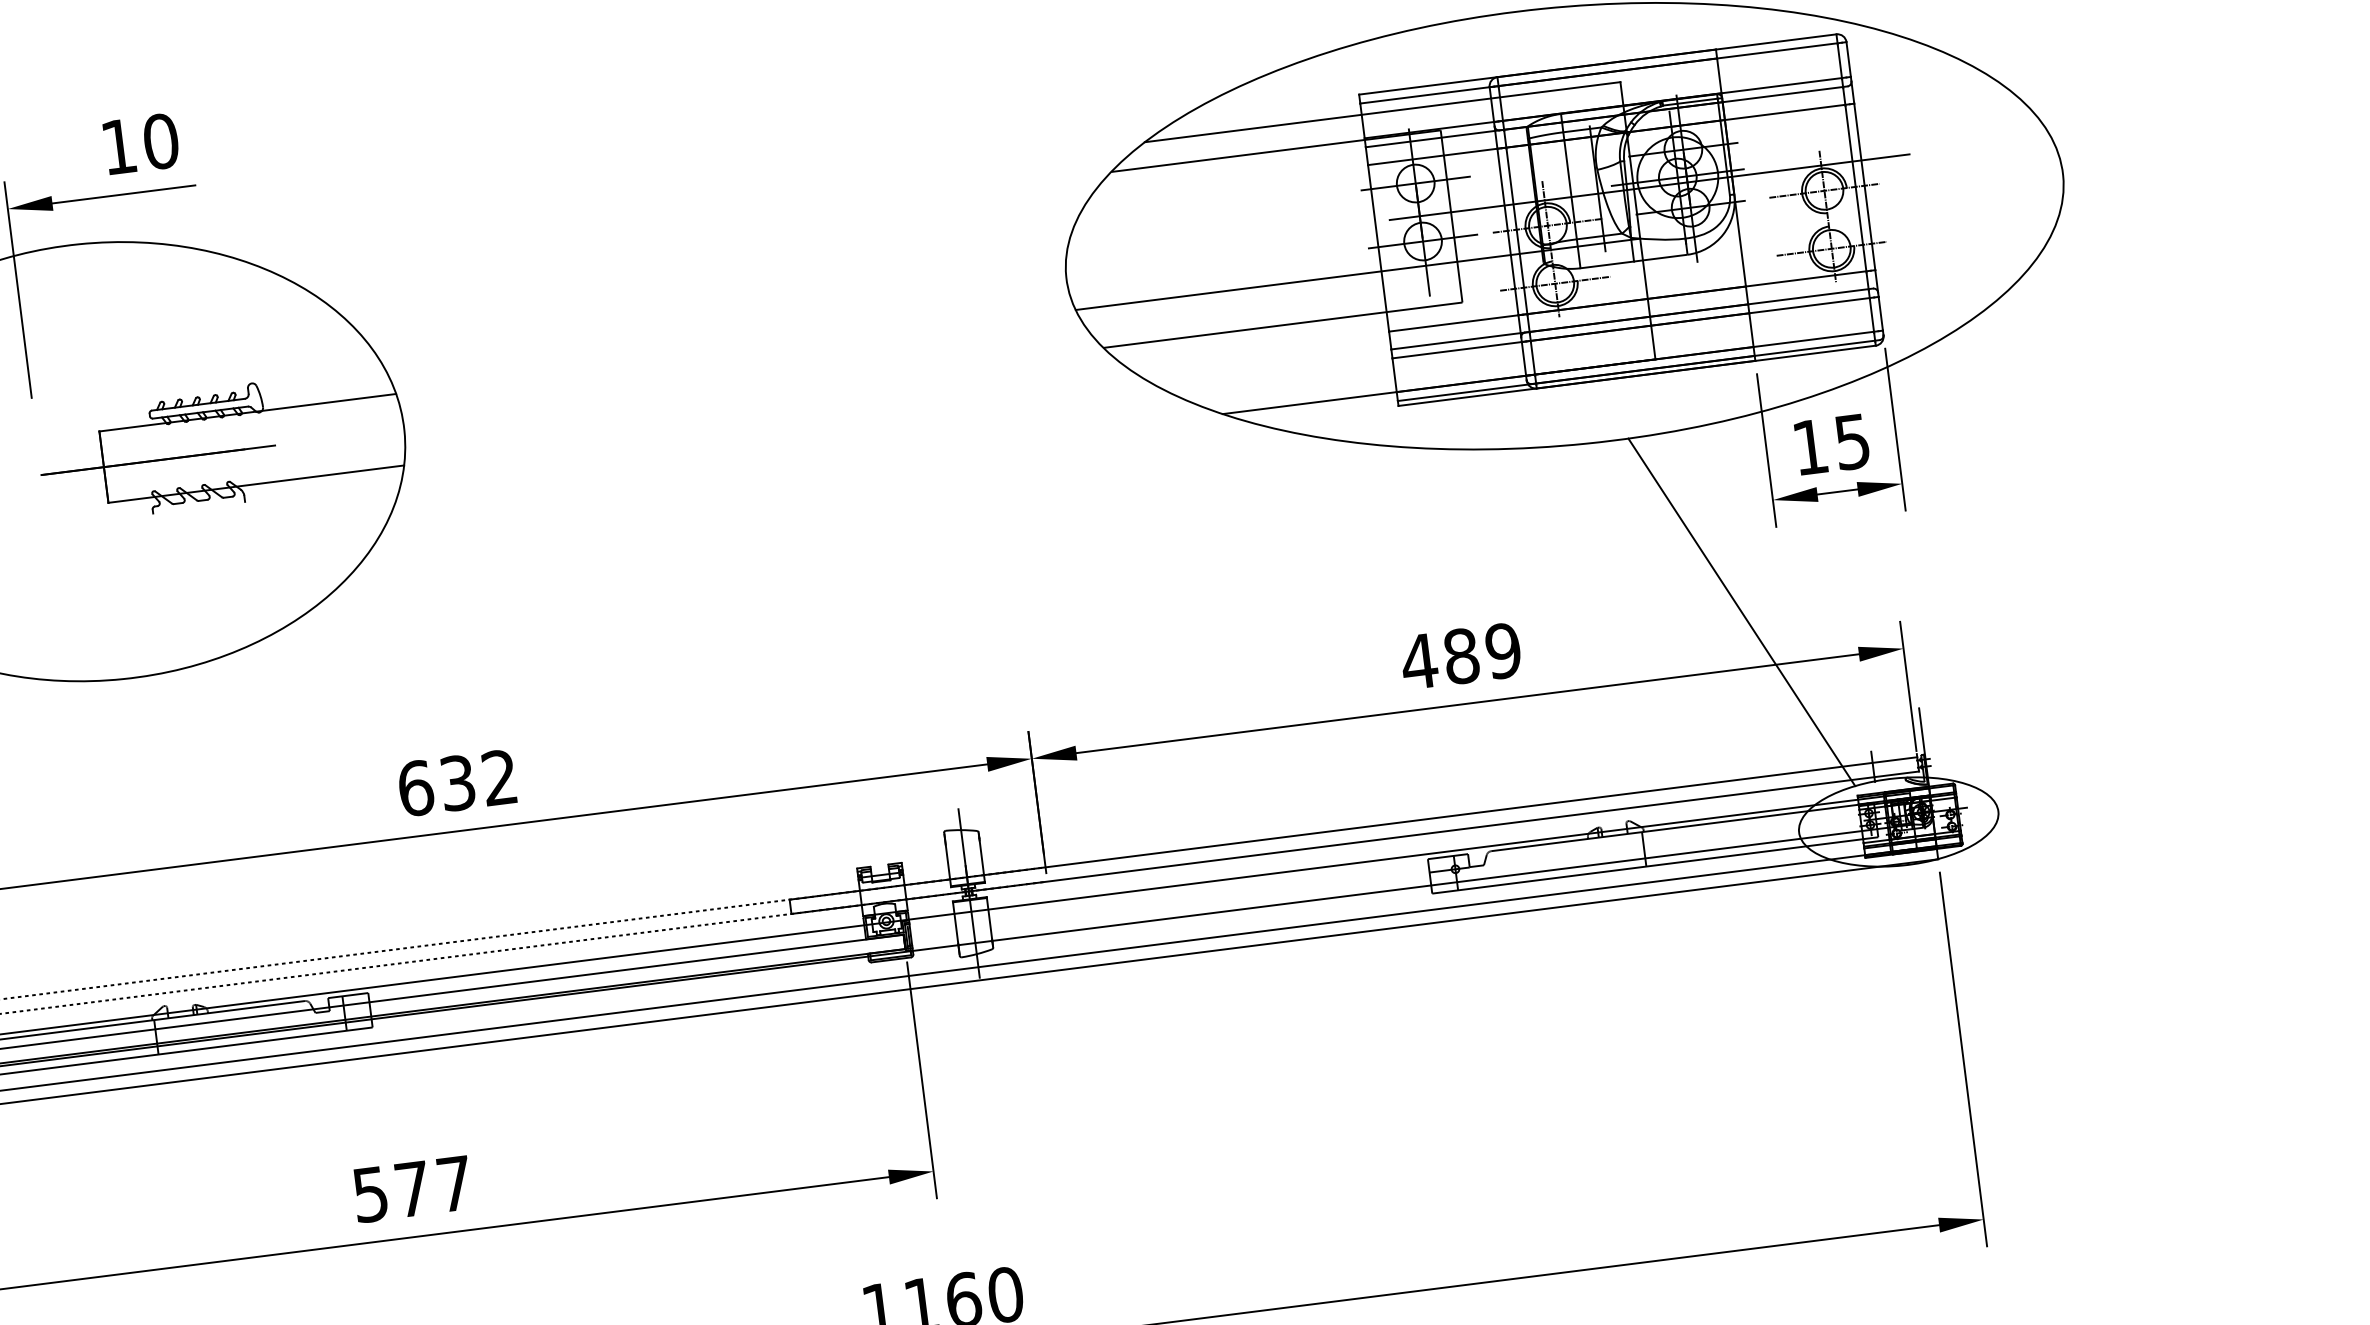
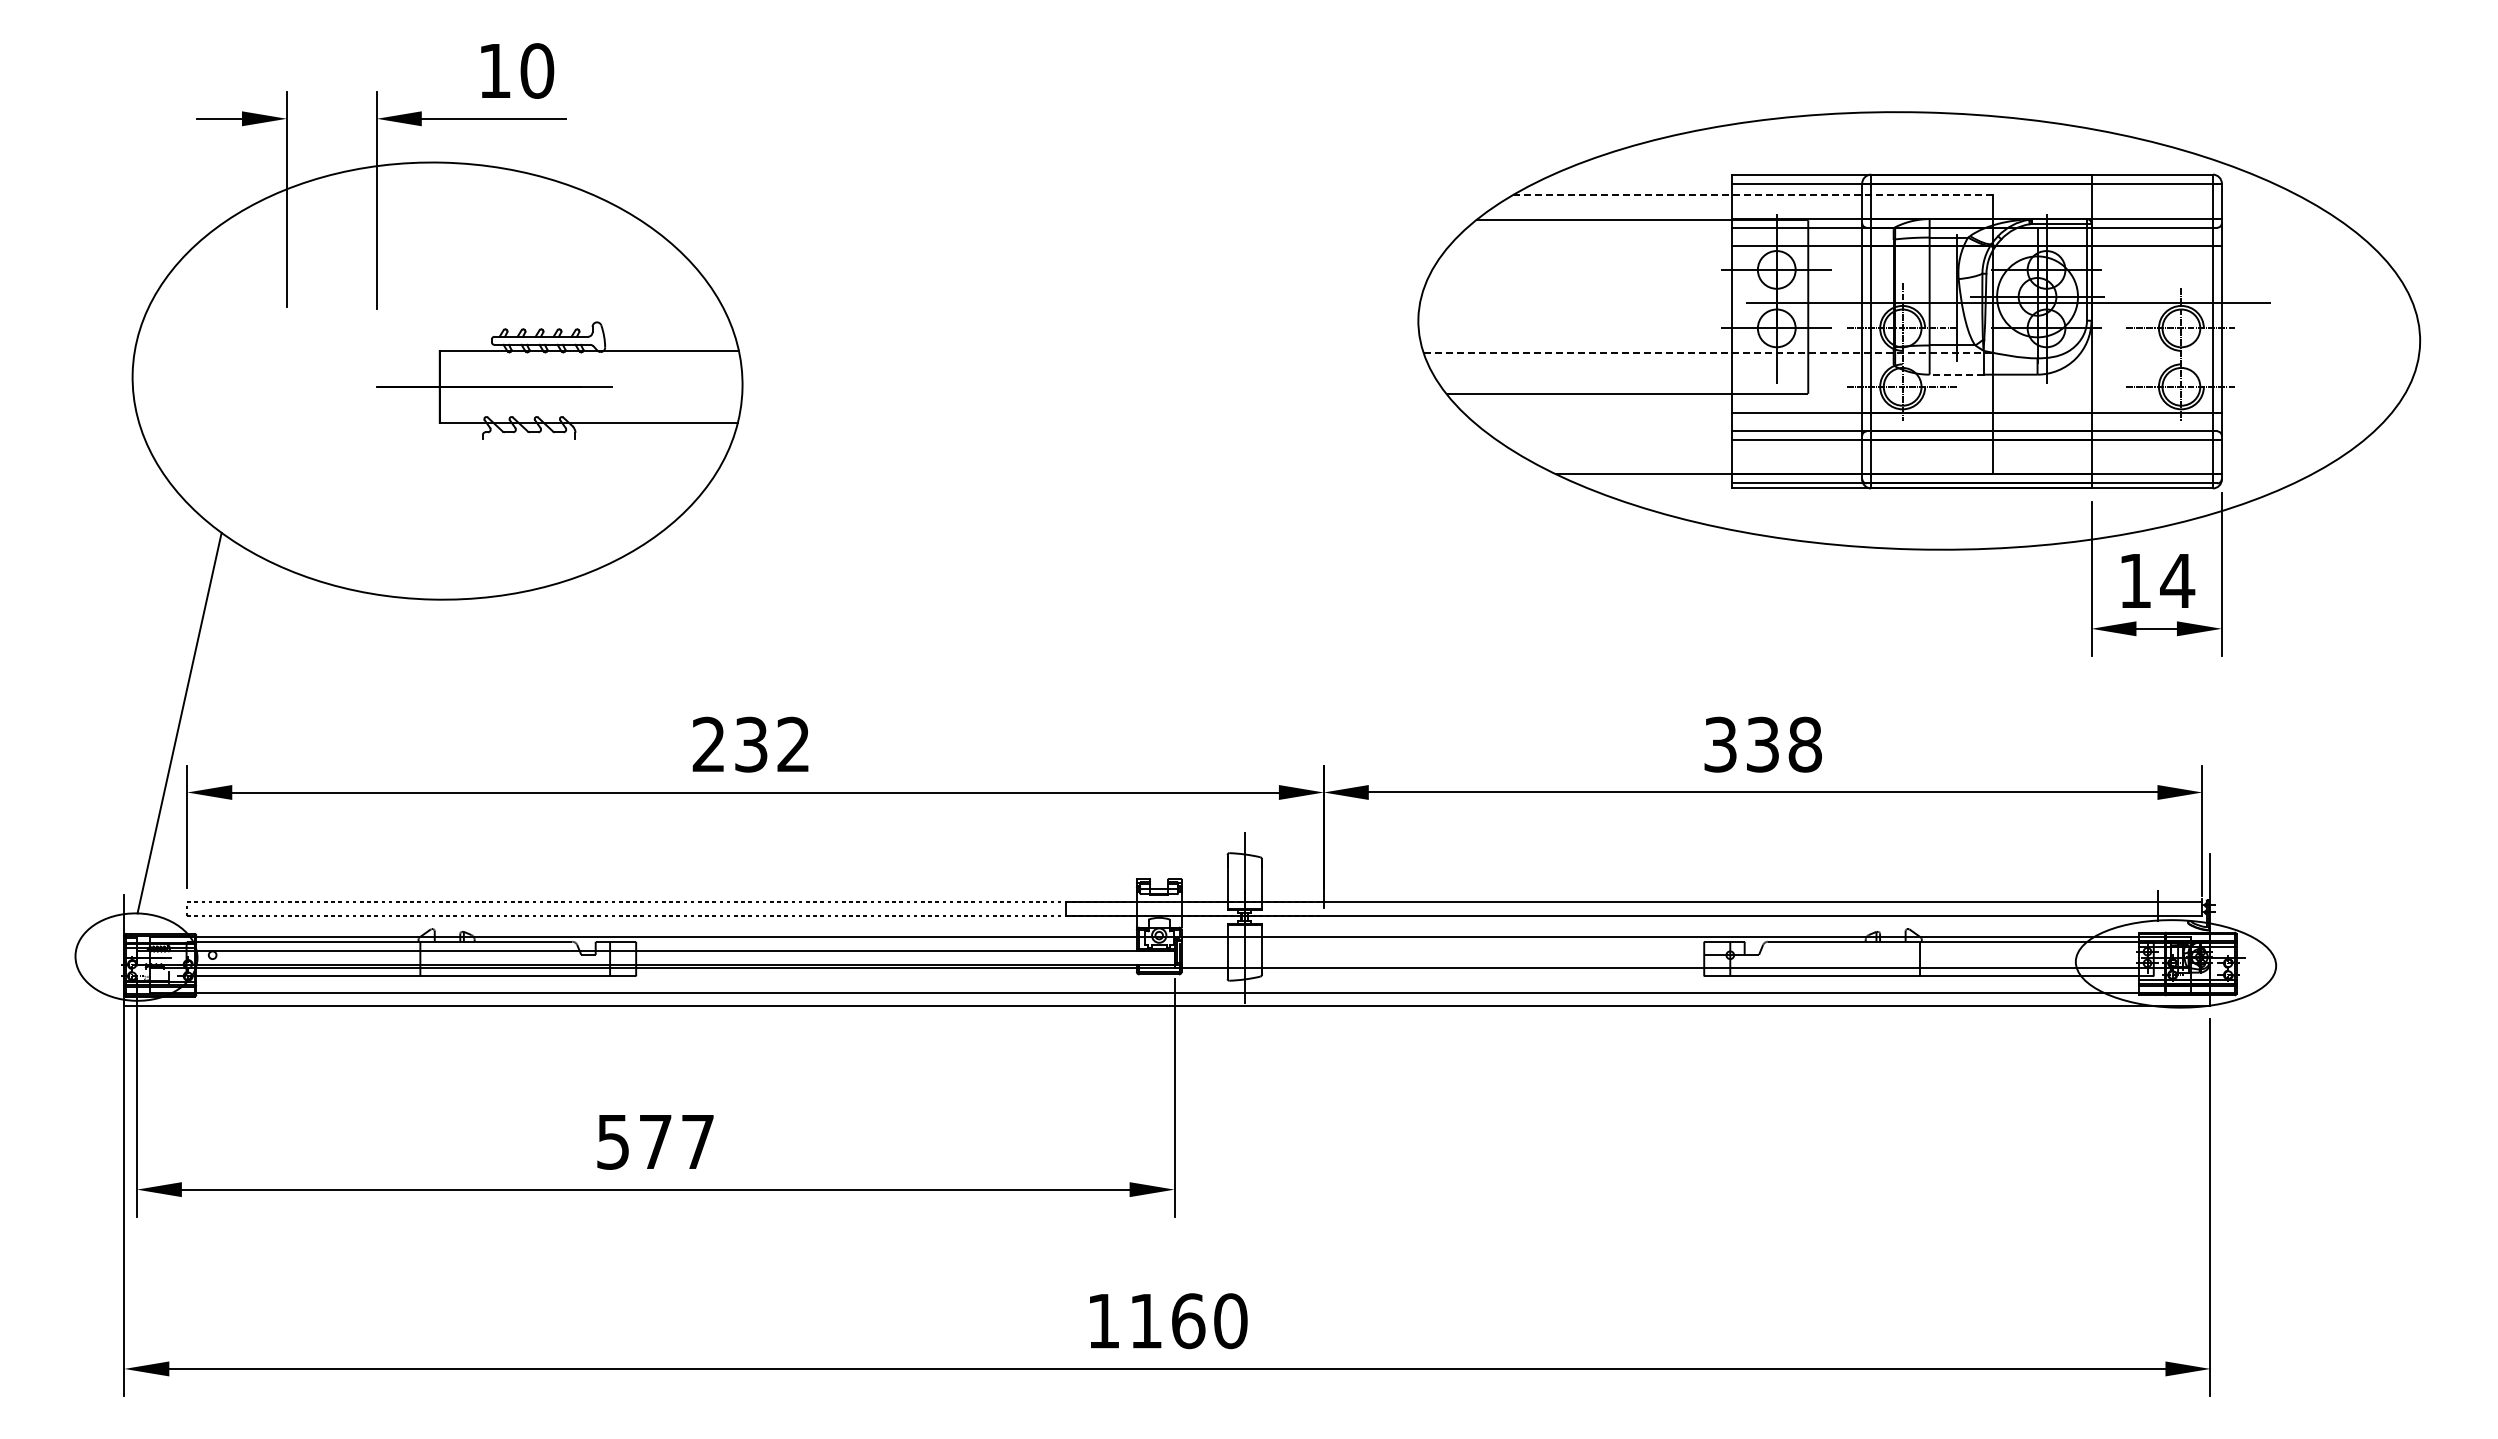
line: (1382, 111) -> (1752, 194), solid -> dashed
line: (1607, 264) -> (1956, 374), solid -> dashed
line: (1358, 274) -> (1708, 352), solid -> dashed
text: (1852, 442) -> (2177, 581), 15 -> 14
line: (1741, 611) -> (2046, 735), removed
text: (1460, 656) -> (1761, 744), 489 -> 338
text: (416, 788) -> (709, 744), 632 -> 232

